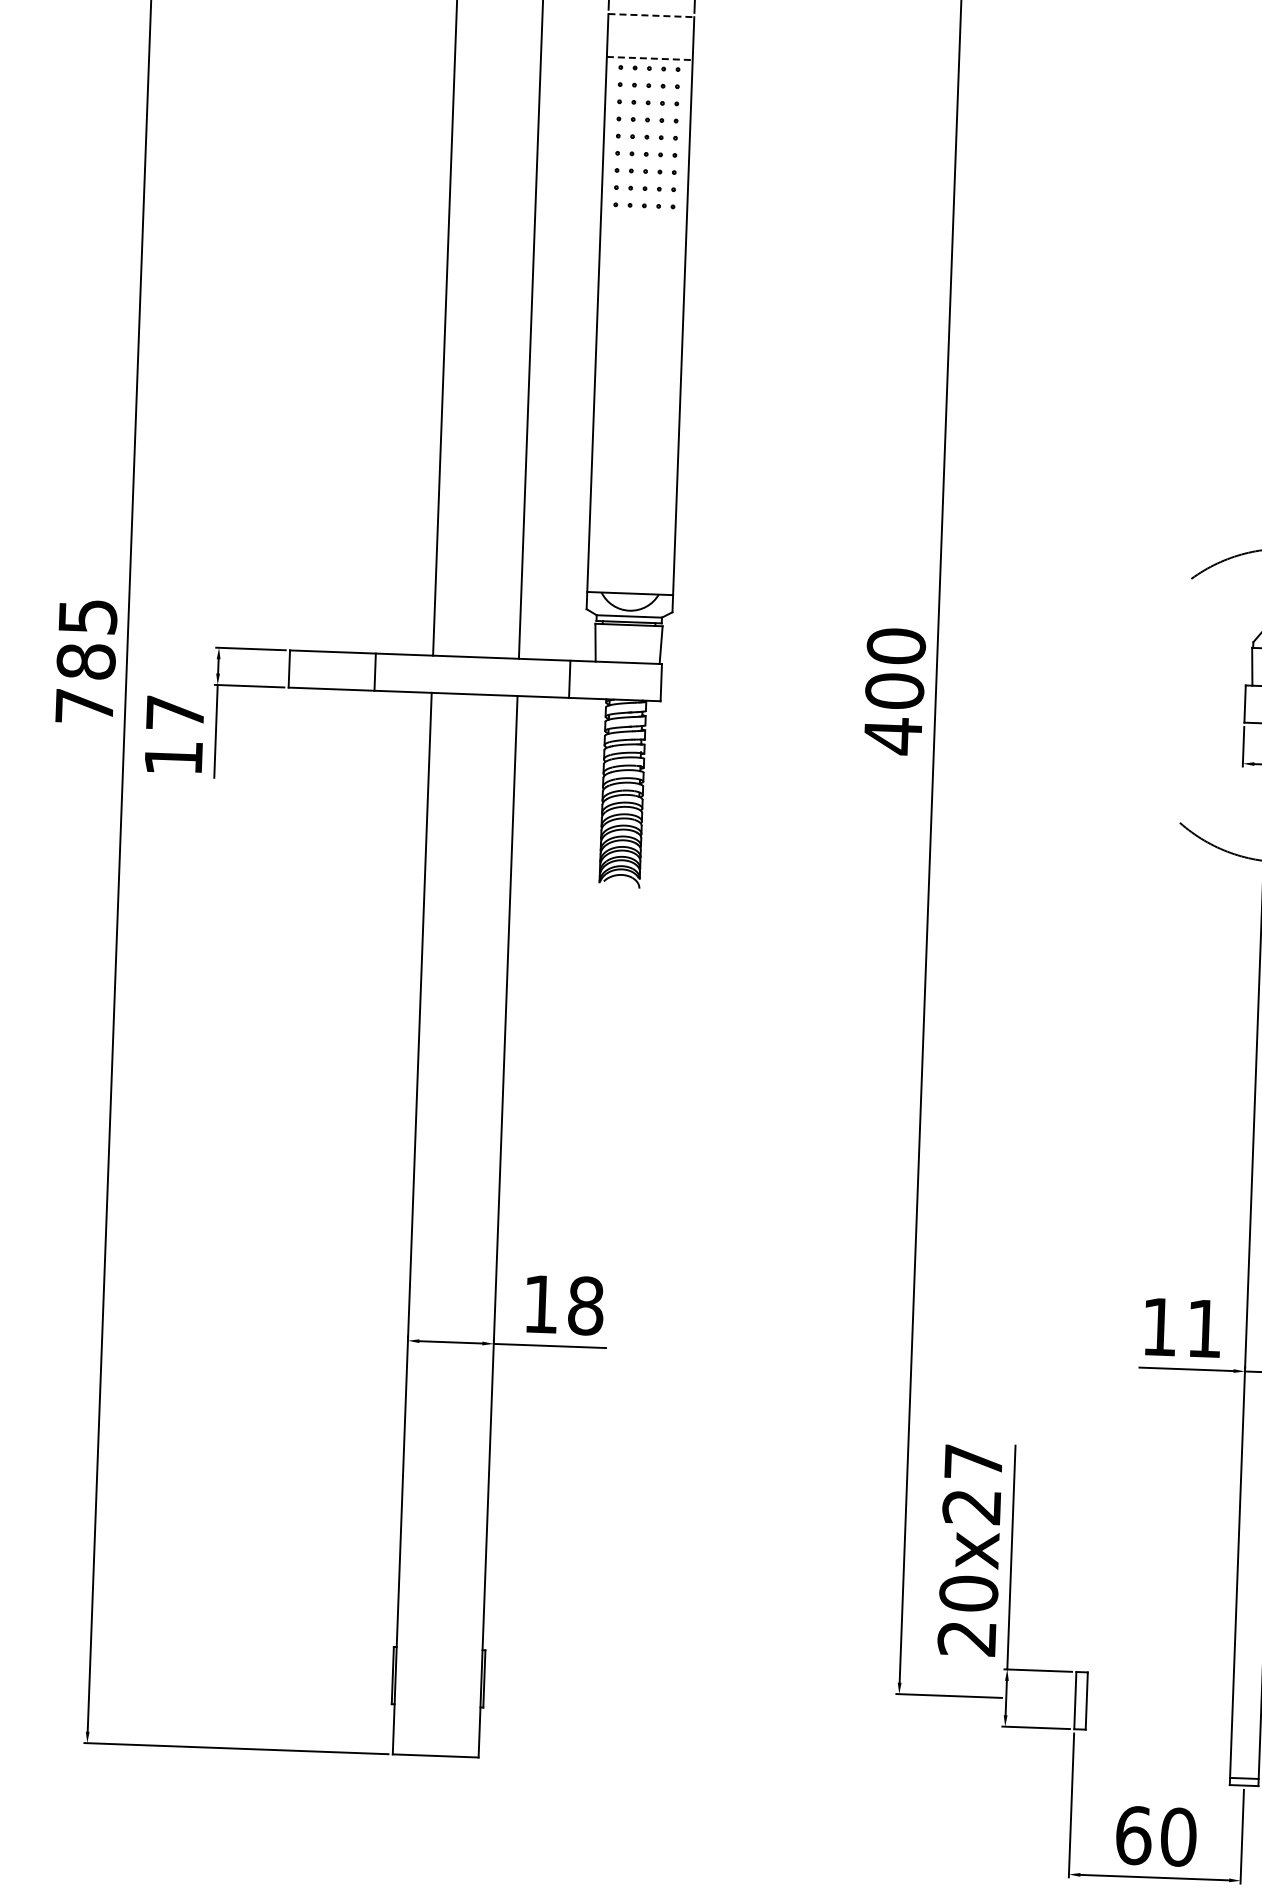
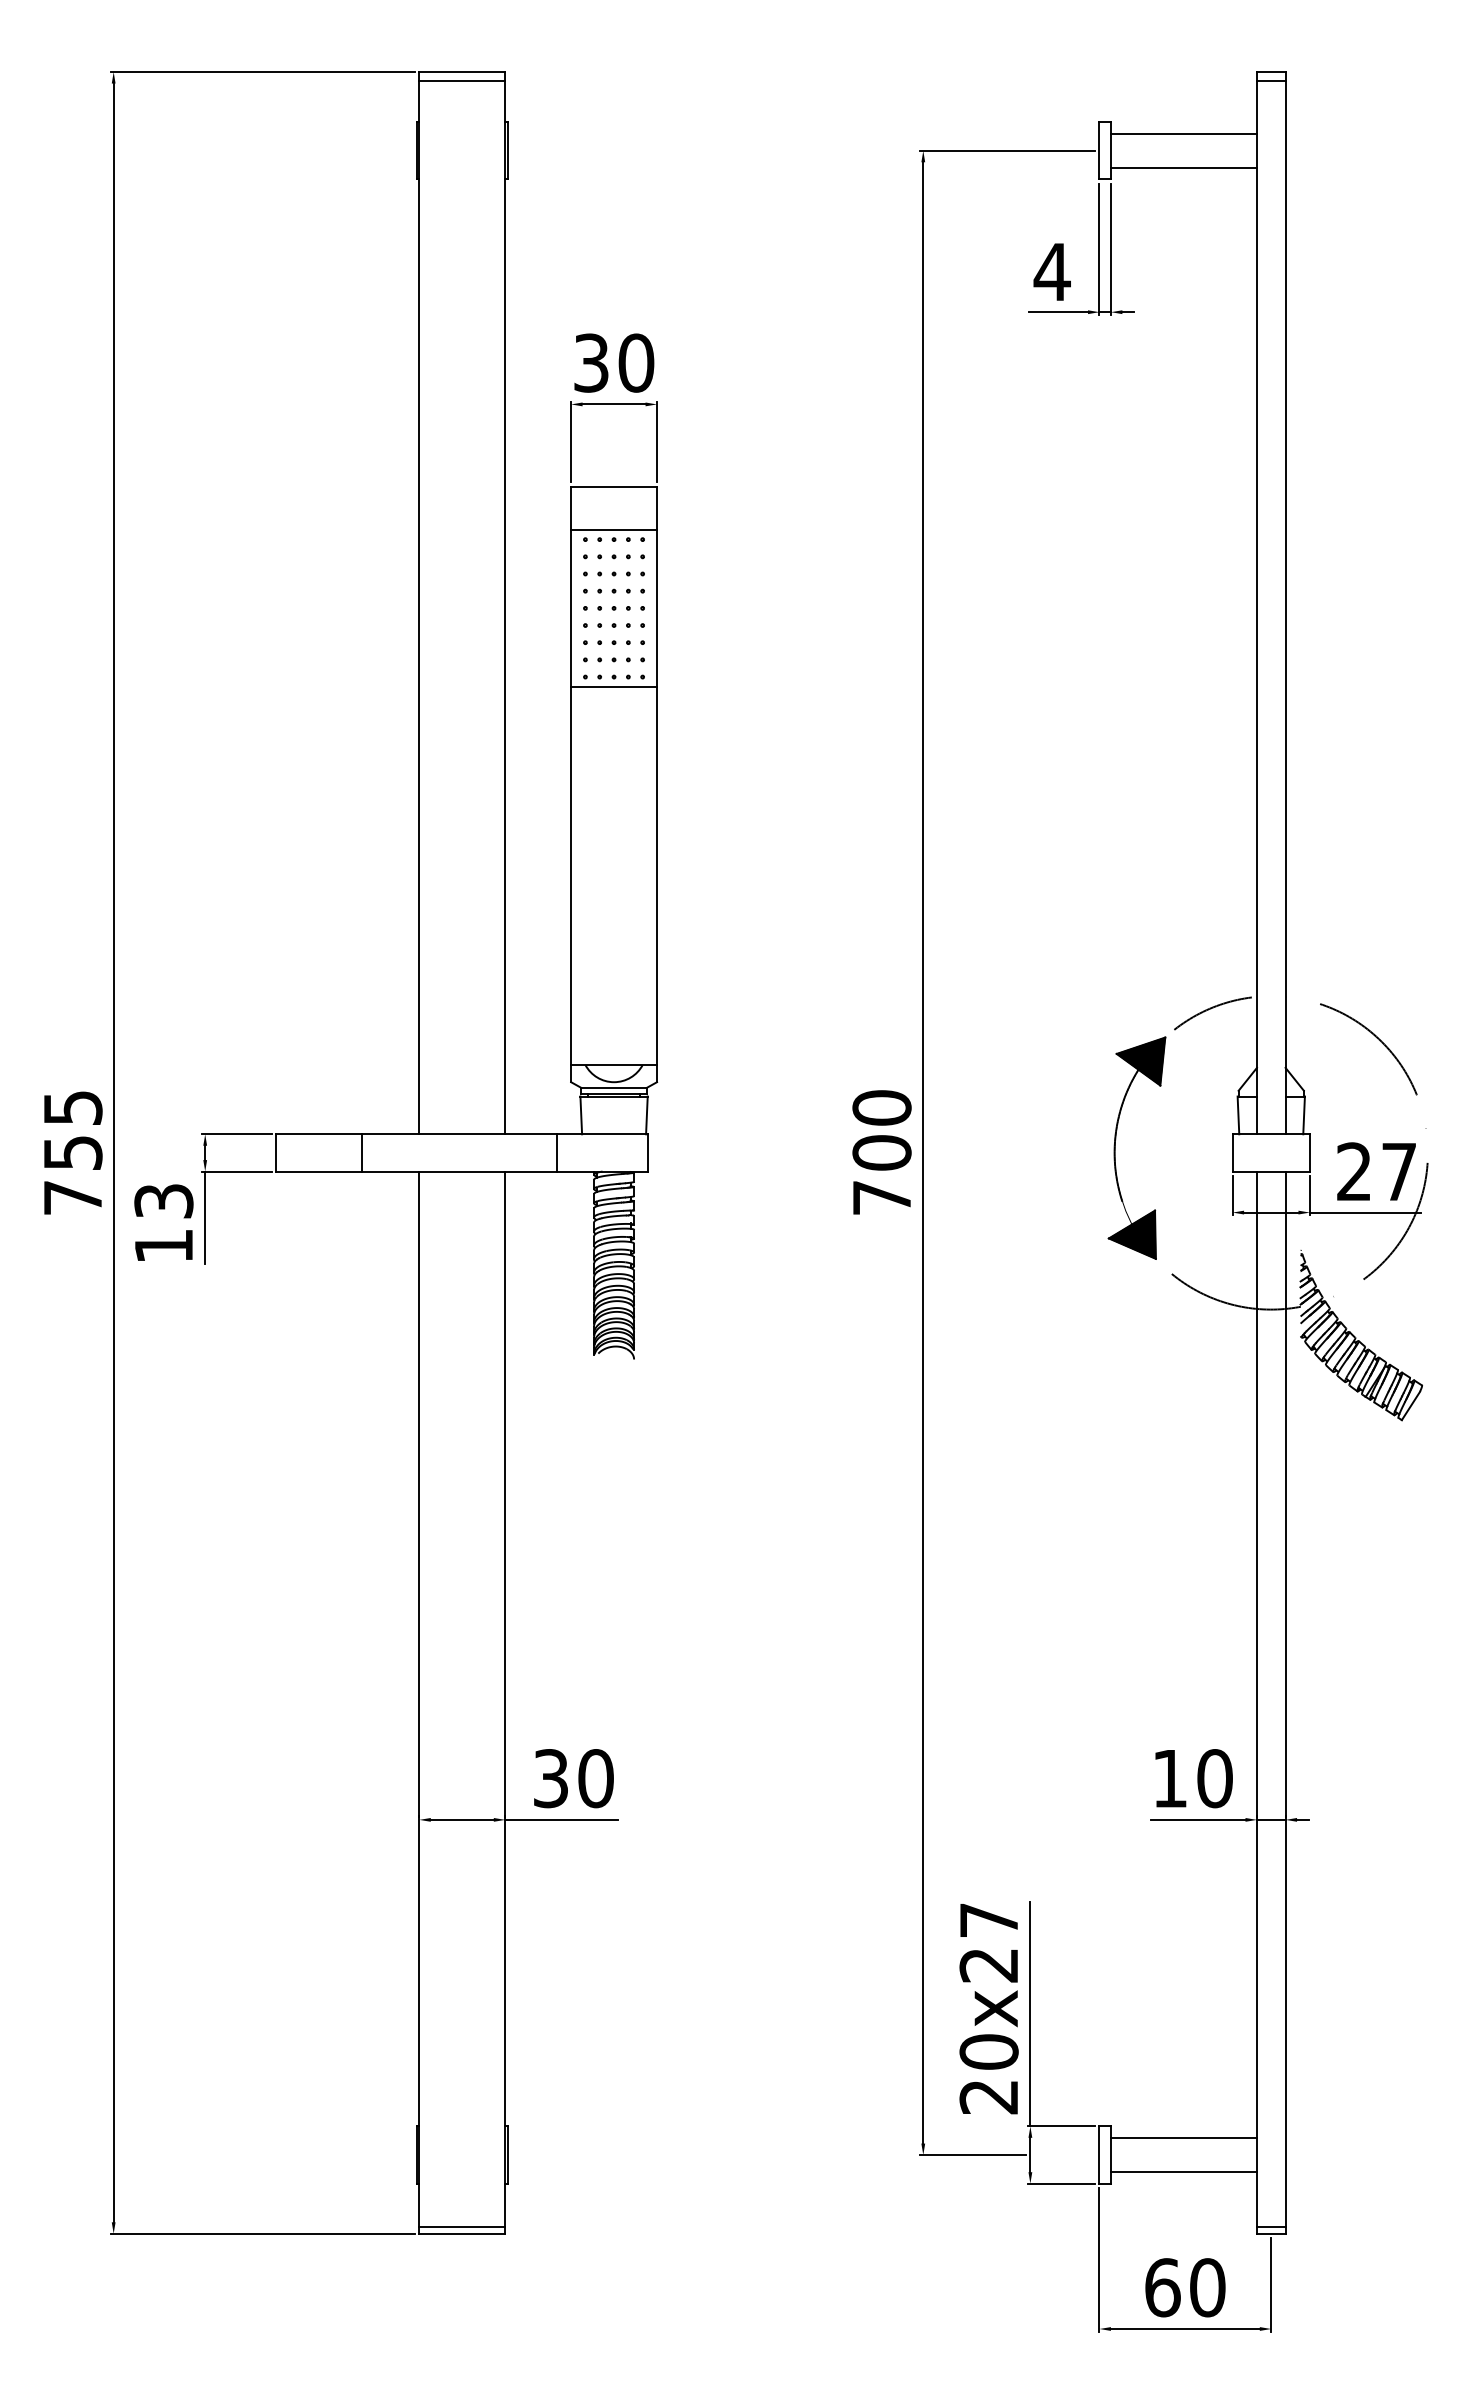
line: (651, 15) -> (614, 486), dashed -> solid
line: (650, 58) -> (614, 529), dashed -> solid
line: (644, 216) -> (614, 687), added
text: (85, 661) -> (72, 1152), 785 -> 755
part: (1128, 694) -> (1115, 1147), added
text: (174, 713) -> (163, 1201), 17 -> 13
text: (892, 735) -> (881, 1197), 400 -> 700
text: (563, 1305) -> (573, 1778), 18 -> 30
text: (1204, 1328) -> (1214, 1778), 11 -> 10
line: (1159, 1686) -> (1183, 2137), added
line: (1158, 1721) -> (1183, 2172), added
line: (436, 1748) -> (462, 2226), added

